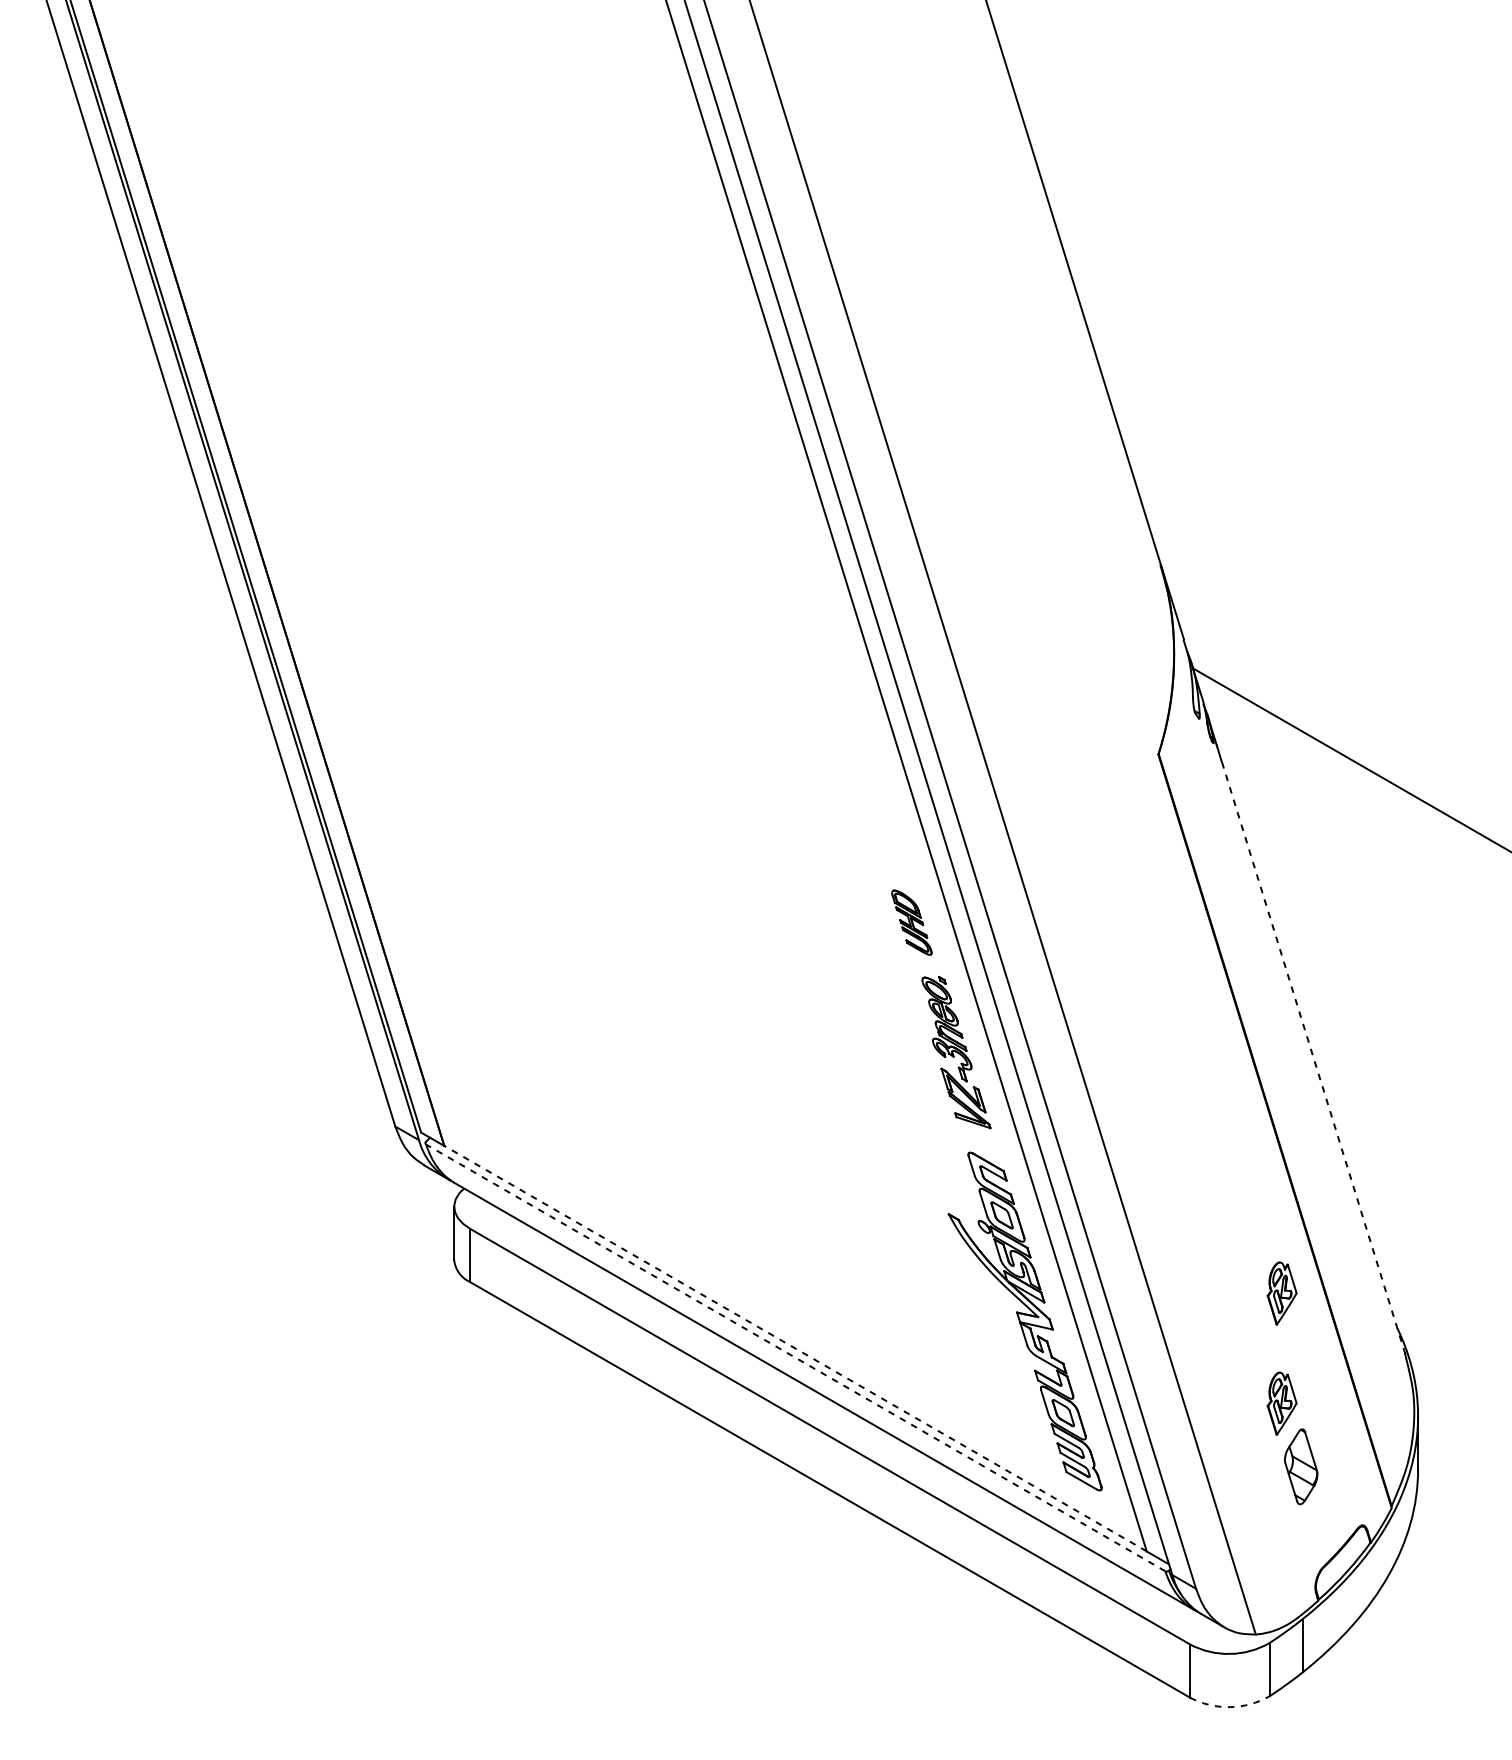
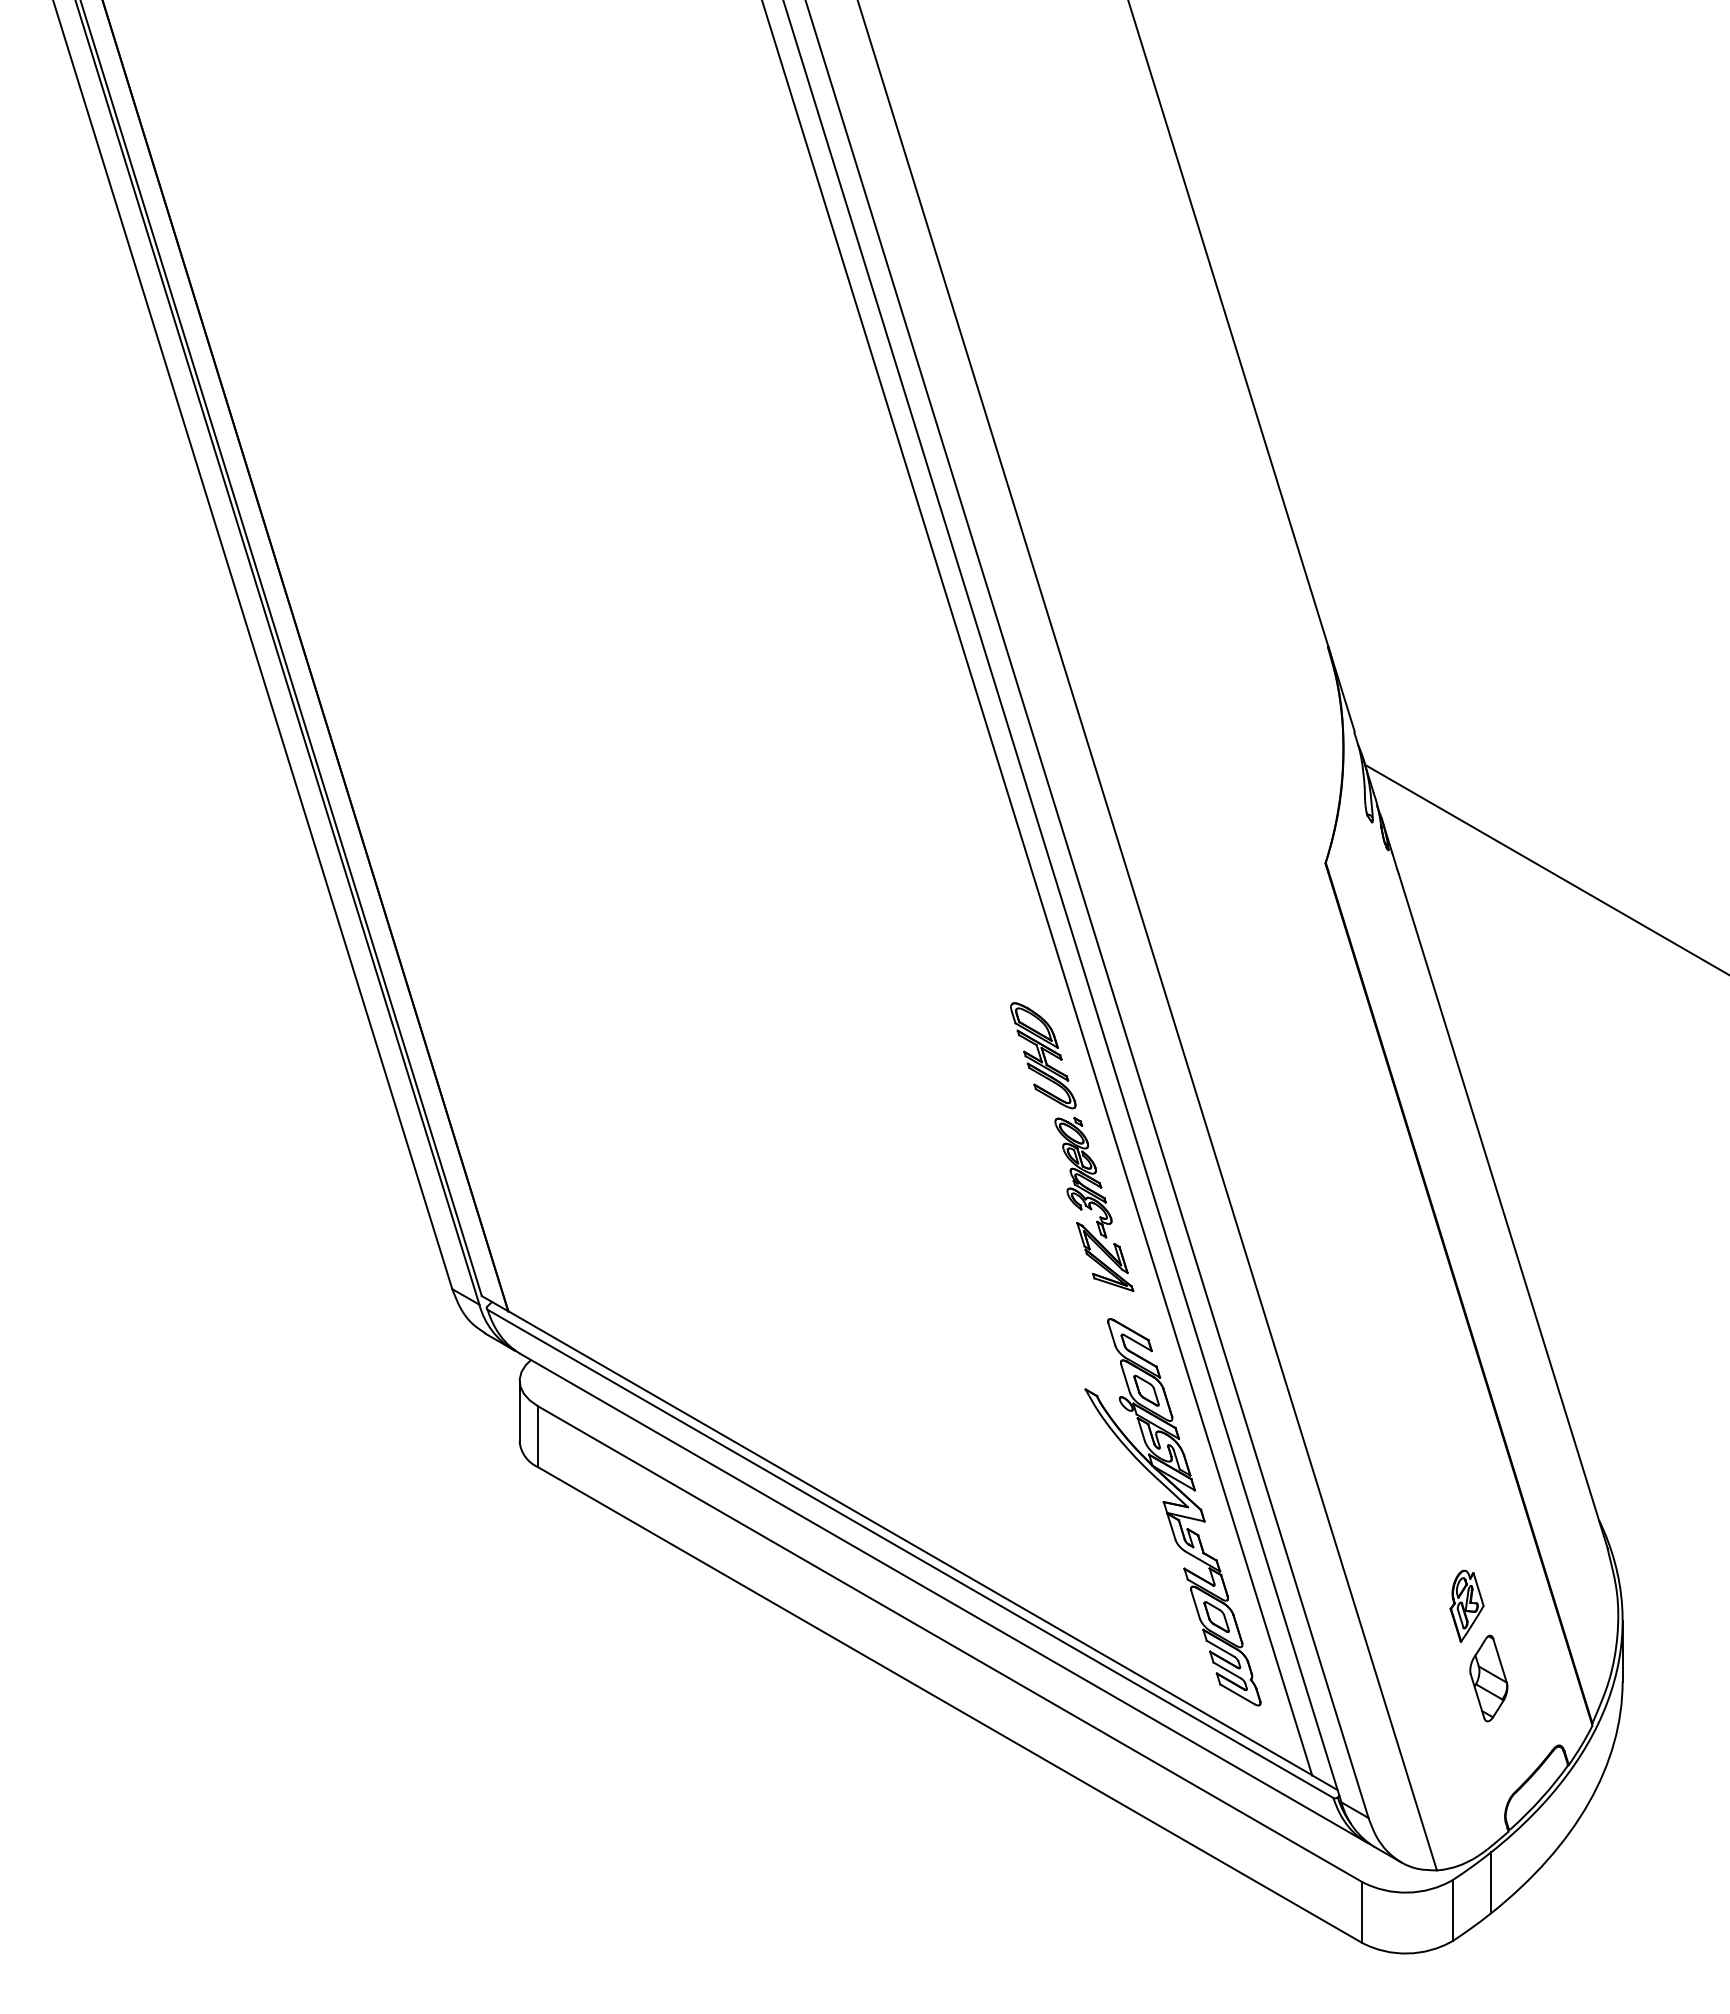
part: (911, 922) -> (1043, 1055), size x1.43
line: (1313, 1058) -> (1503, 1211), dashed -> solid
part: (1281, 1292) -> (1466, 1479), removed
line: (794, 1347) -> (909, 1542), dashed -> solid
line: (795, 1357) -> (910, 1553), dashed -> solid
arc: (1230, 1707) -> (1407, 1953), dashed -> solid

